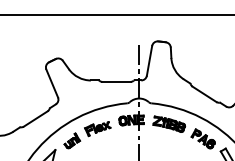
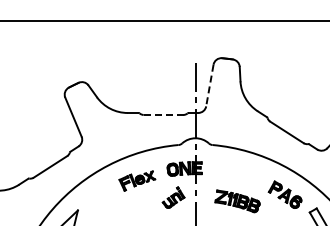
line: (149, 61) -> (209, 86), solid -> dashed
line: (116, 81) -> (163, 114), solid -> dashed
part: (169, 124) -> (237, 201), moved
part: (72, 140) -> (173, 197), moved

